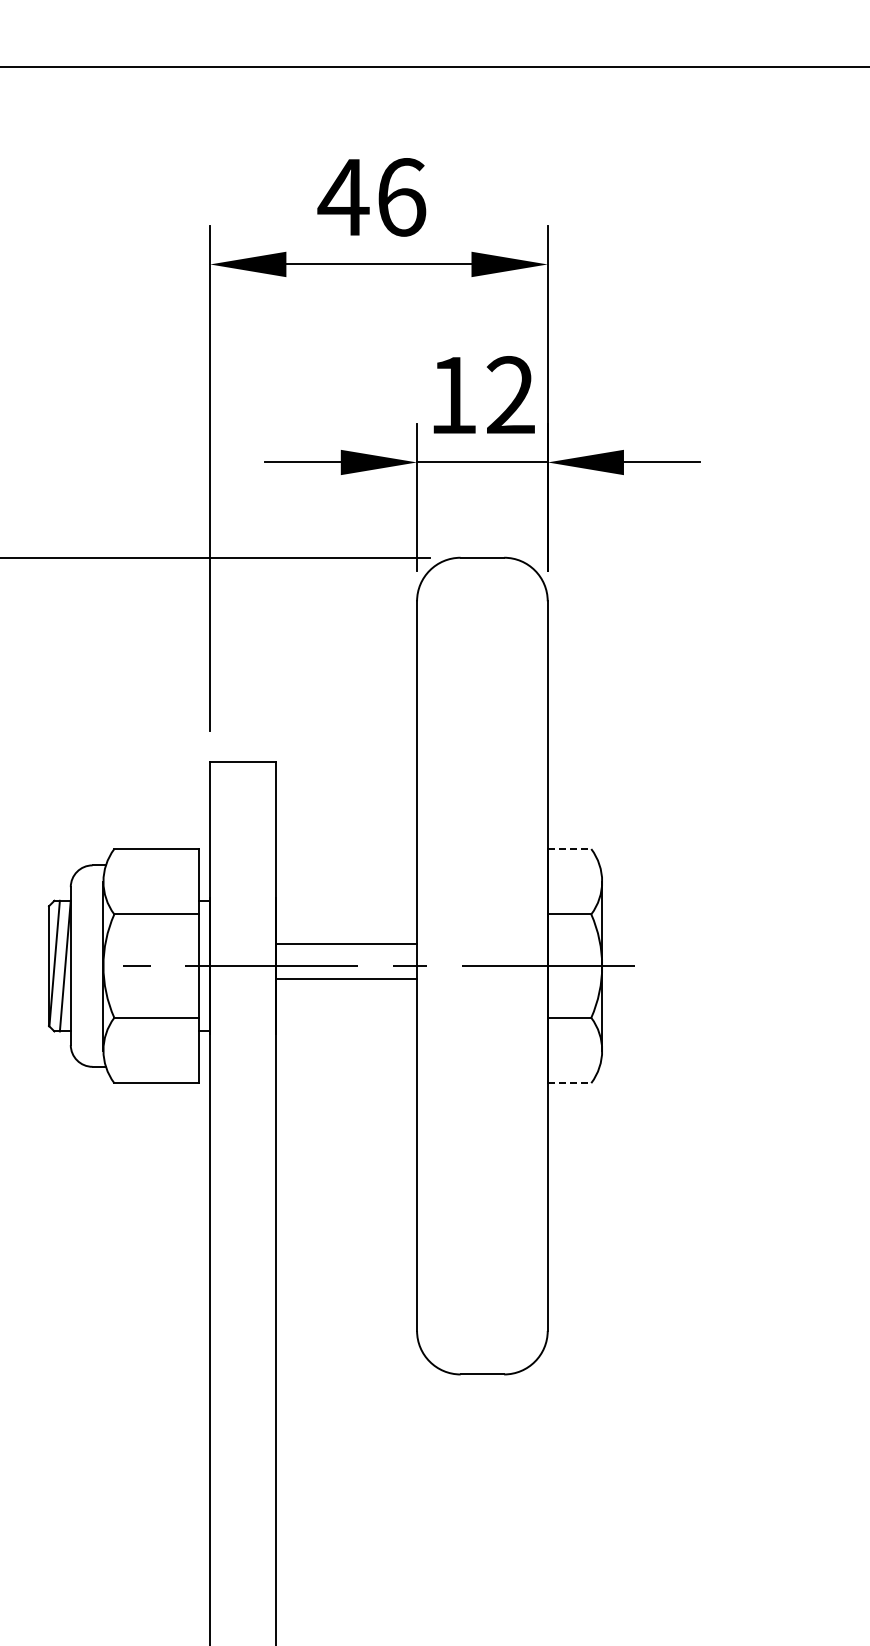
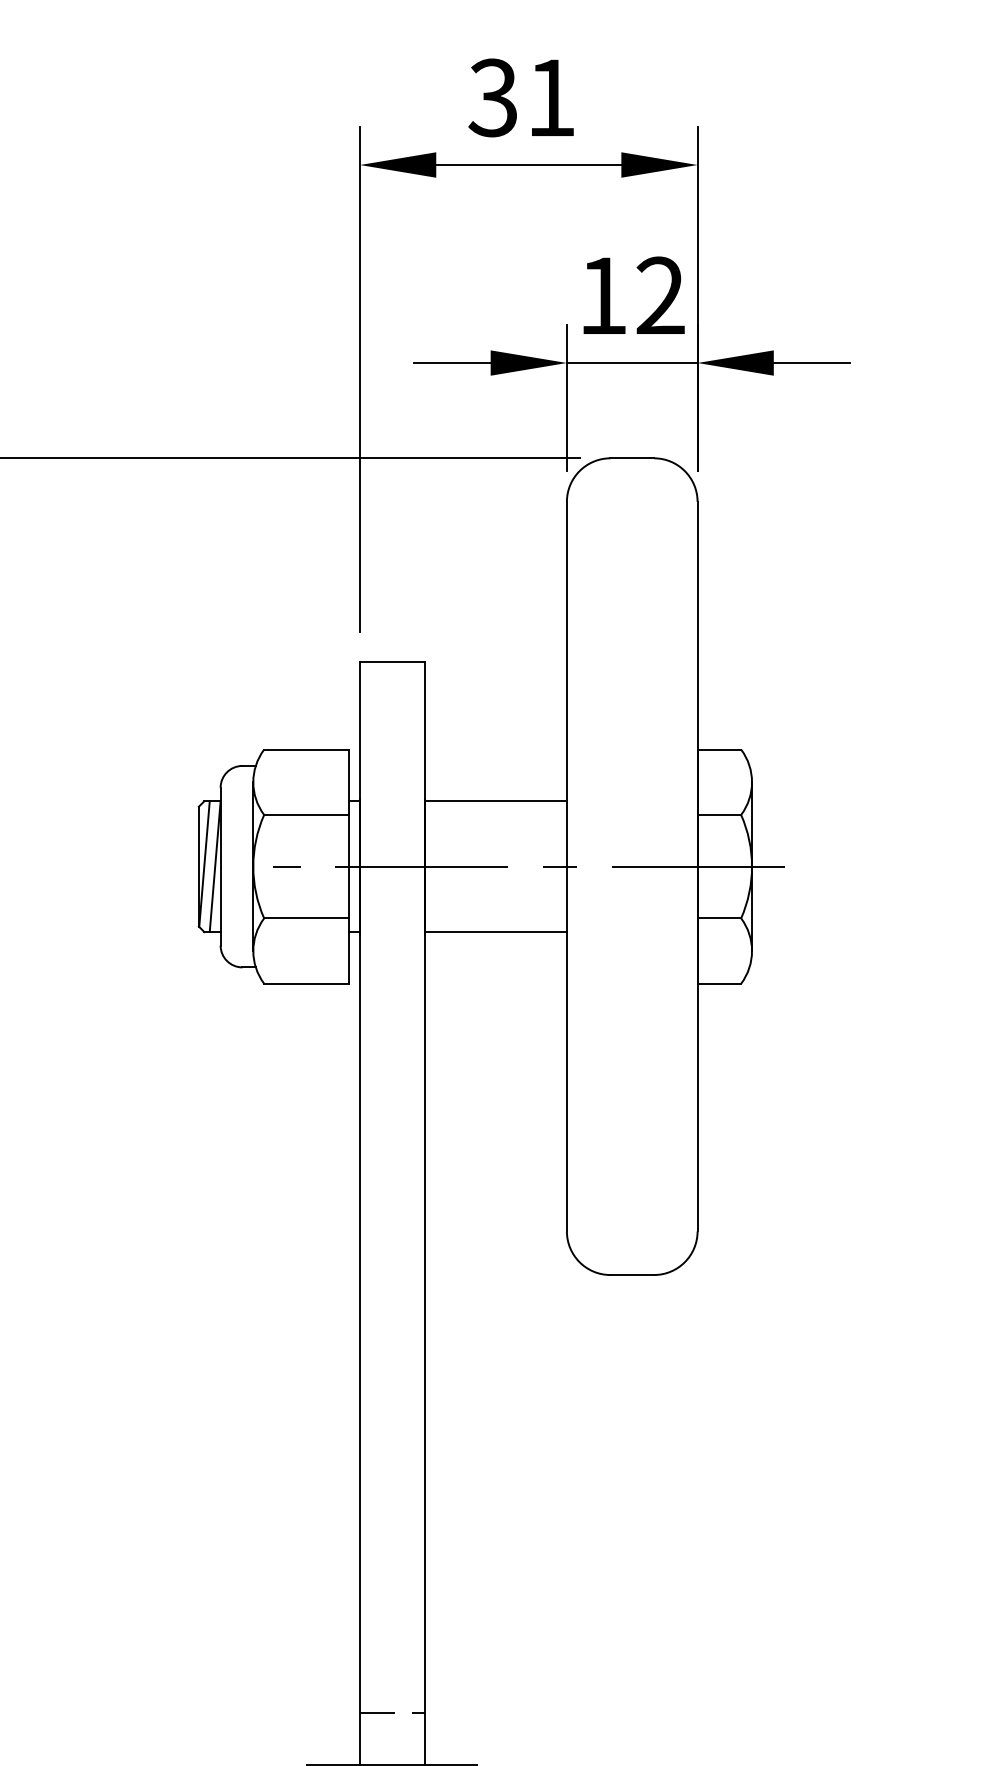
text: (371, 196) -> (521, 97), 46 -> 31
line: (569, 848) -> (719, 749), dashed -> solid
line: (345, 943) -> (495, 801), moved
line: (345, 979) -> (495, 932), moved
line: (569, 1082) -> (719, 983), dashed -> solid

